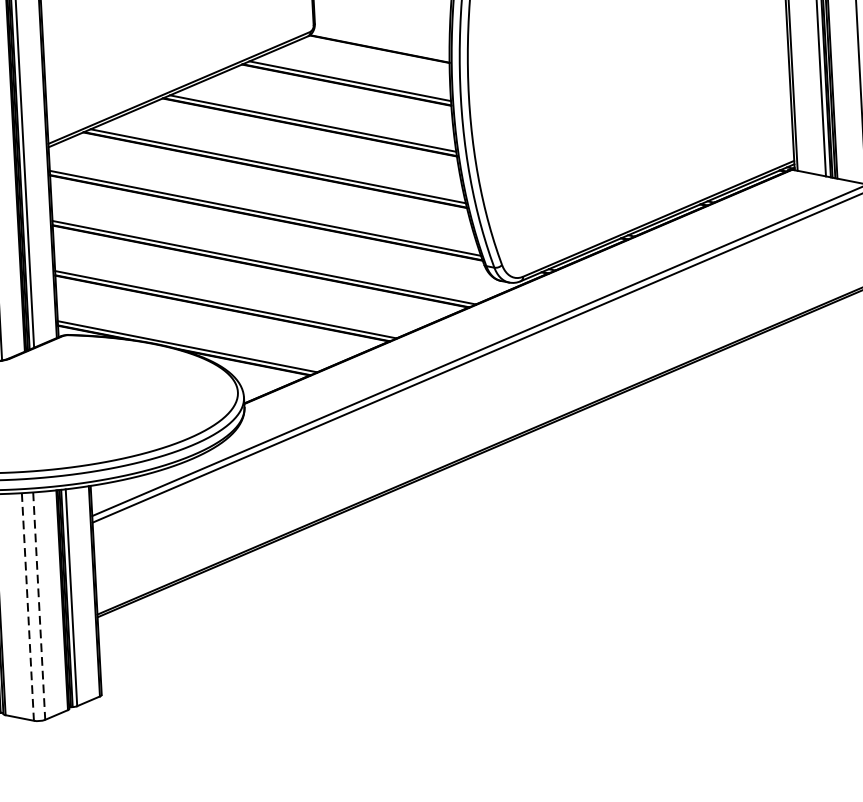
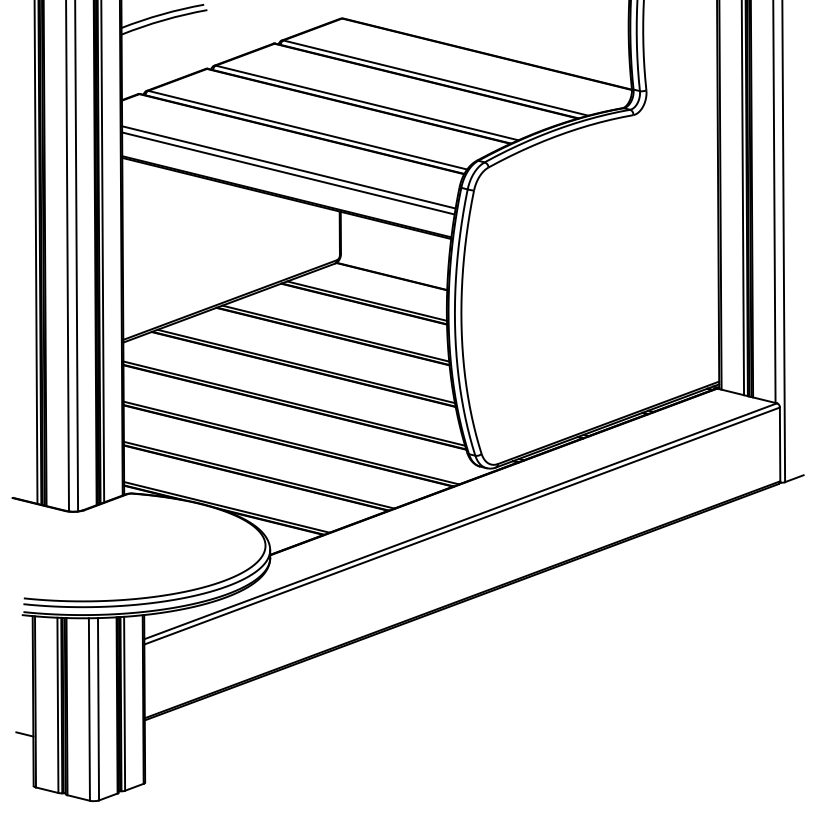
line: (39, 606) -> (98, 709), dashed -> solid
line: (28, 608) -> (89, 710), dashed -> solid

